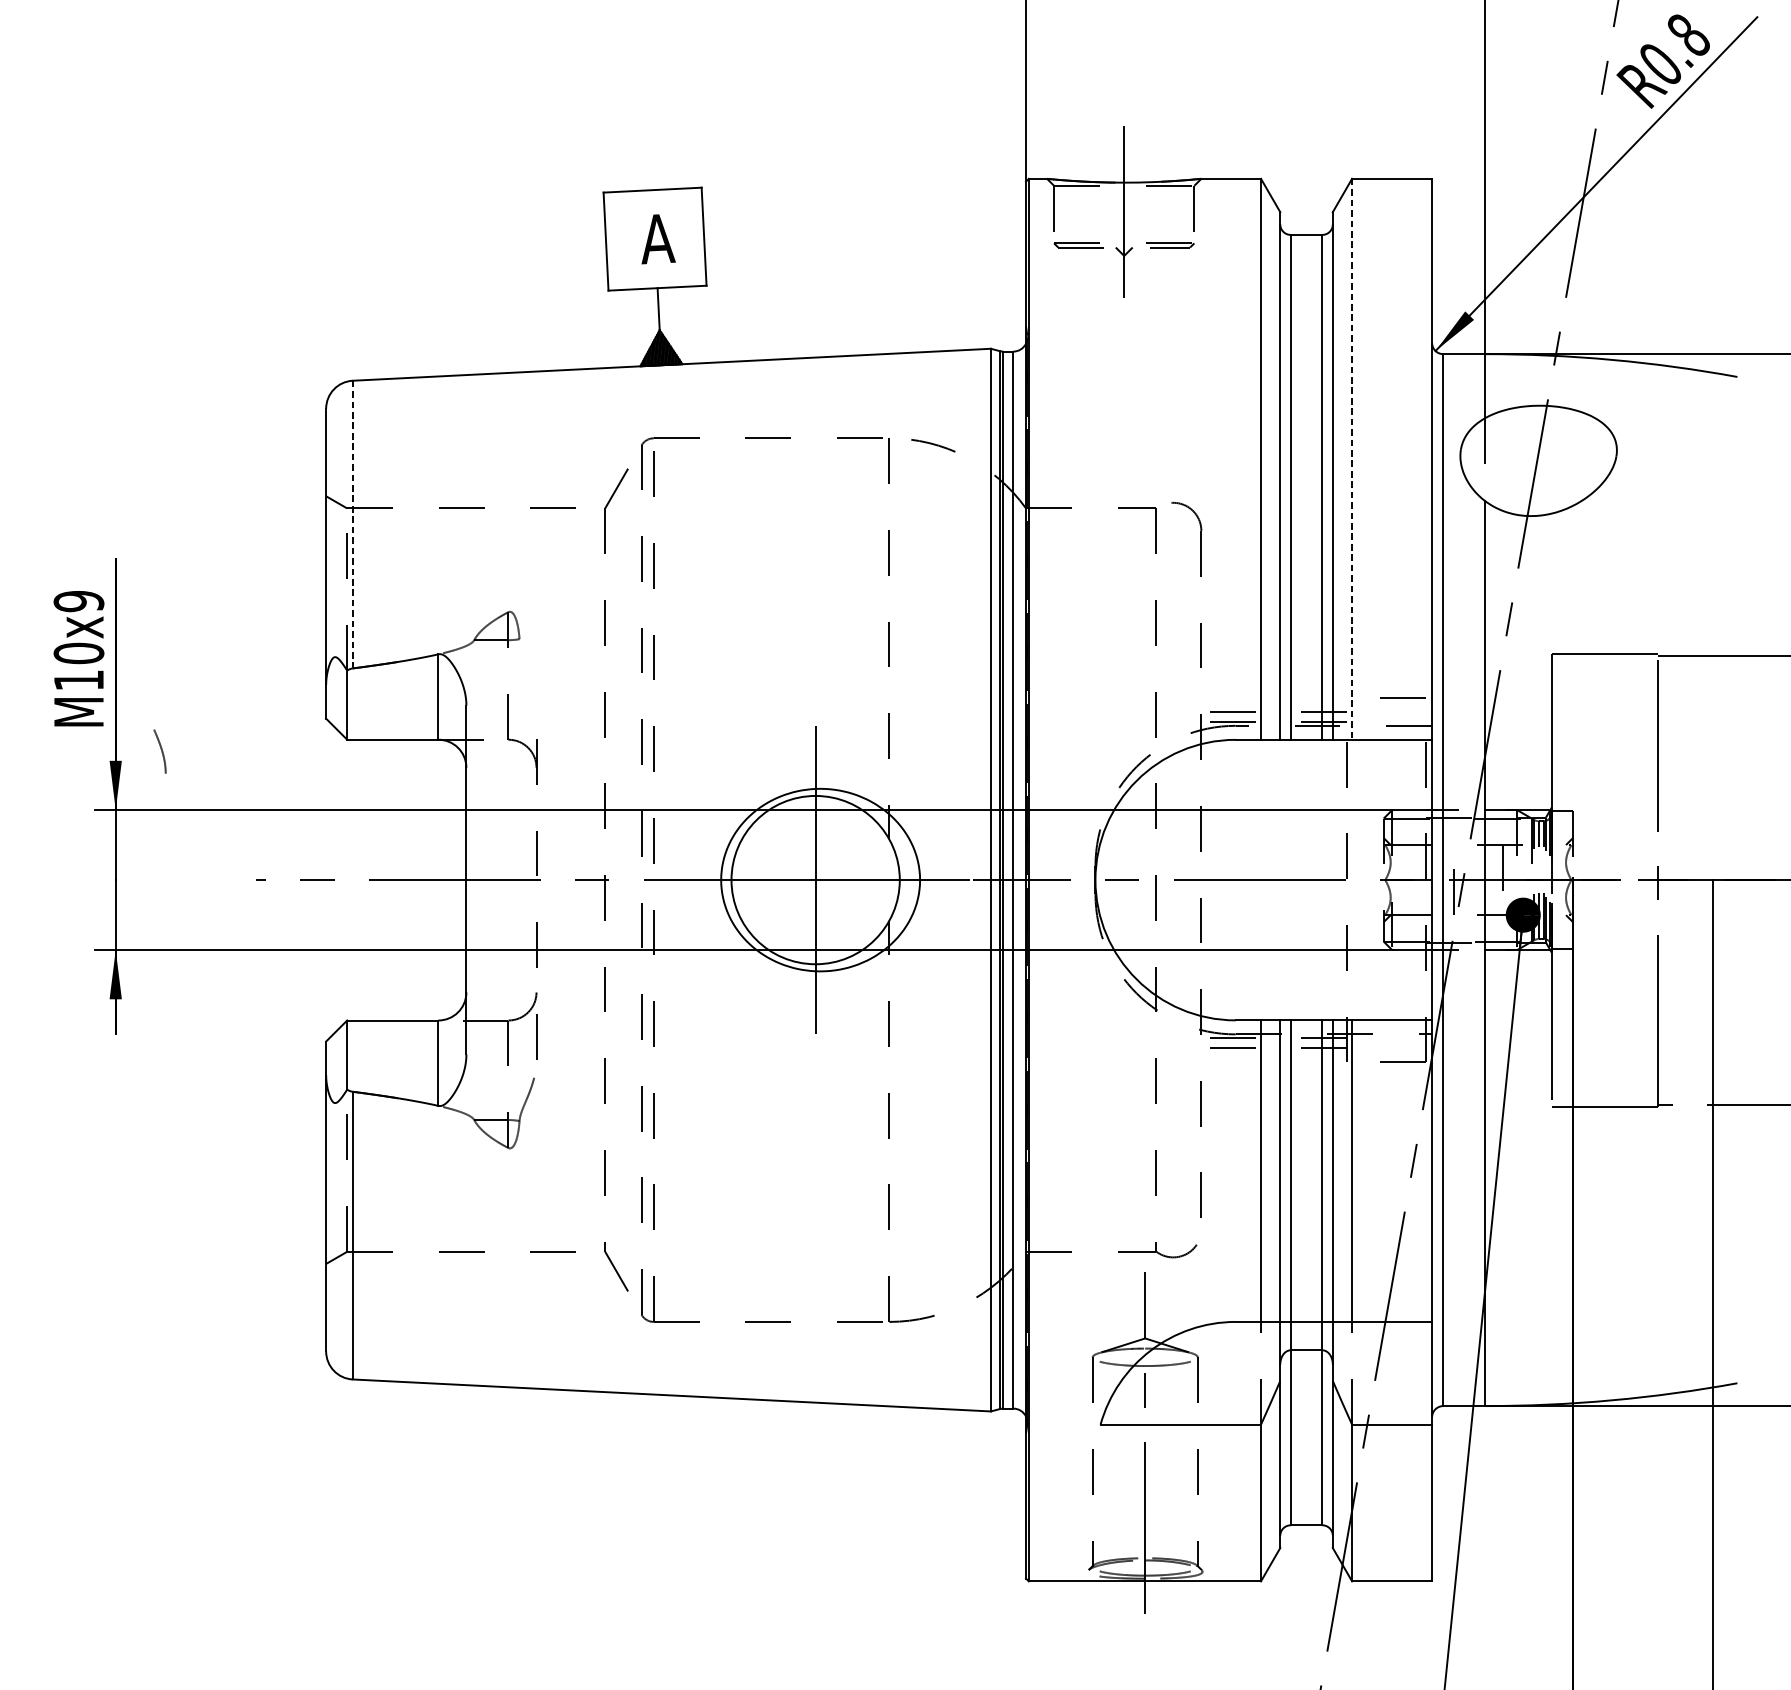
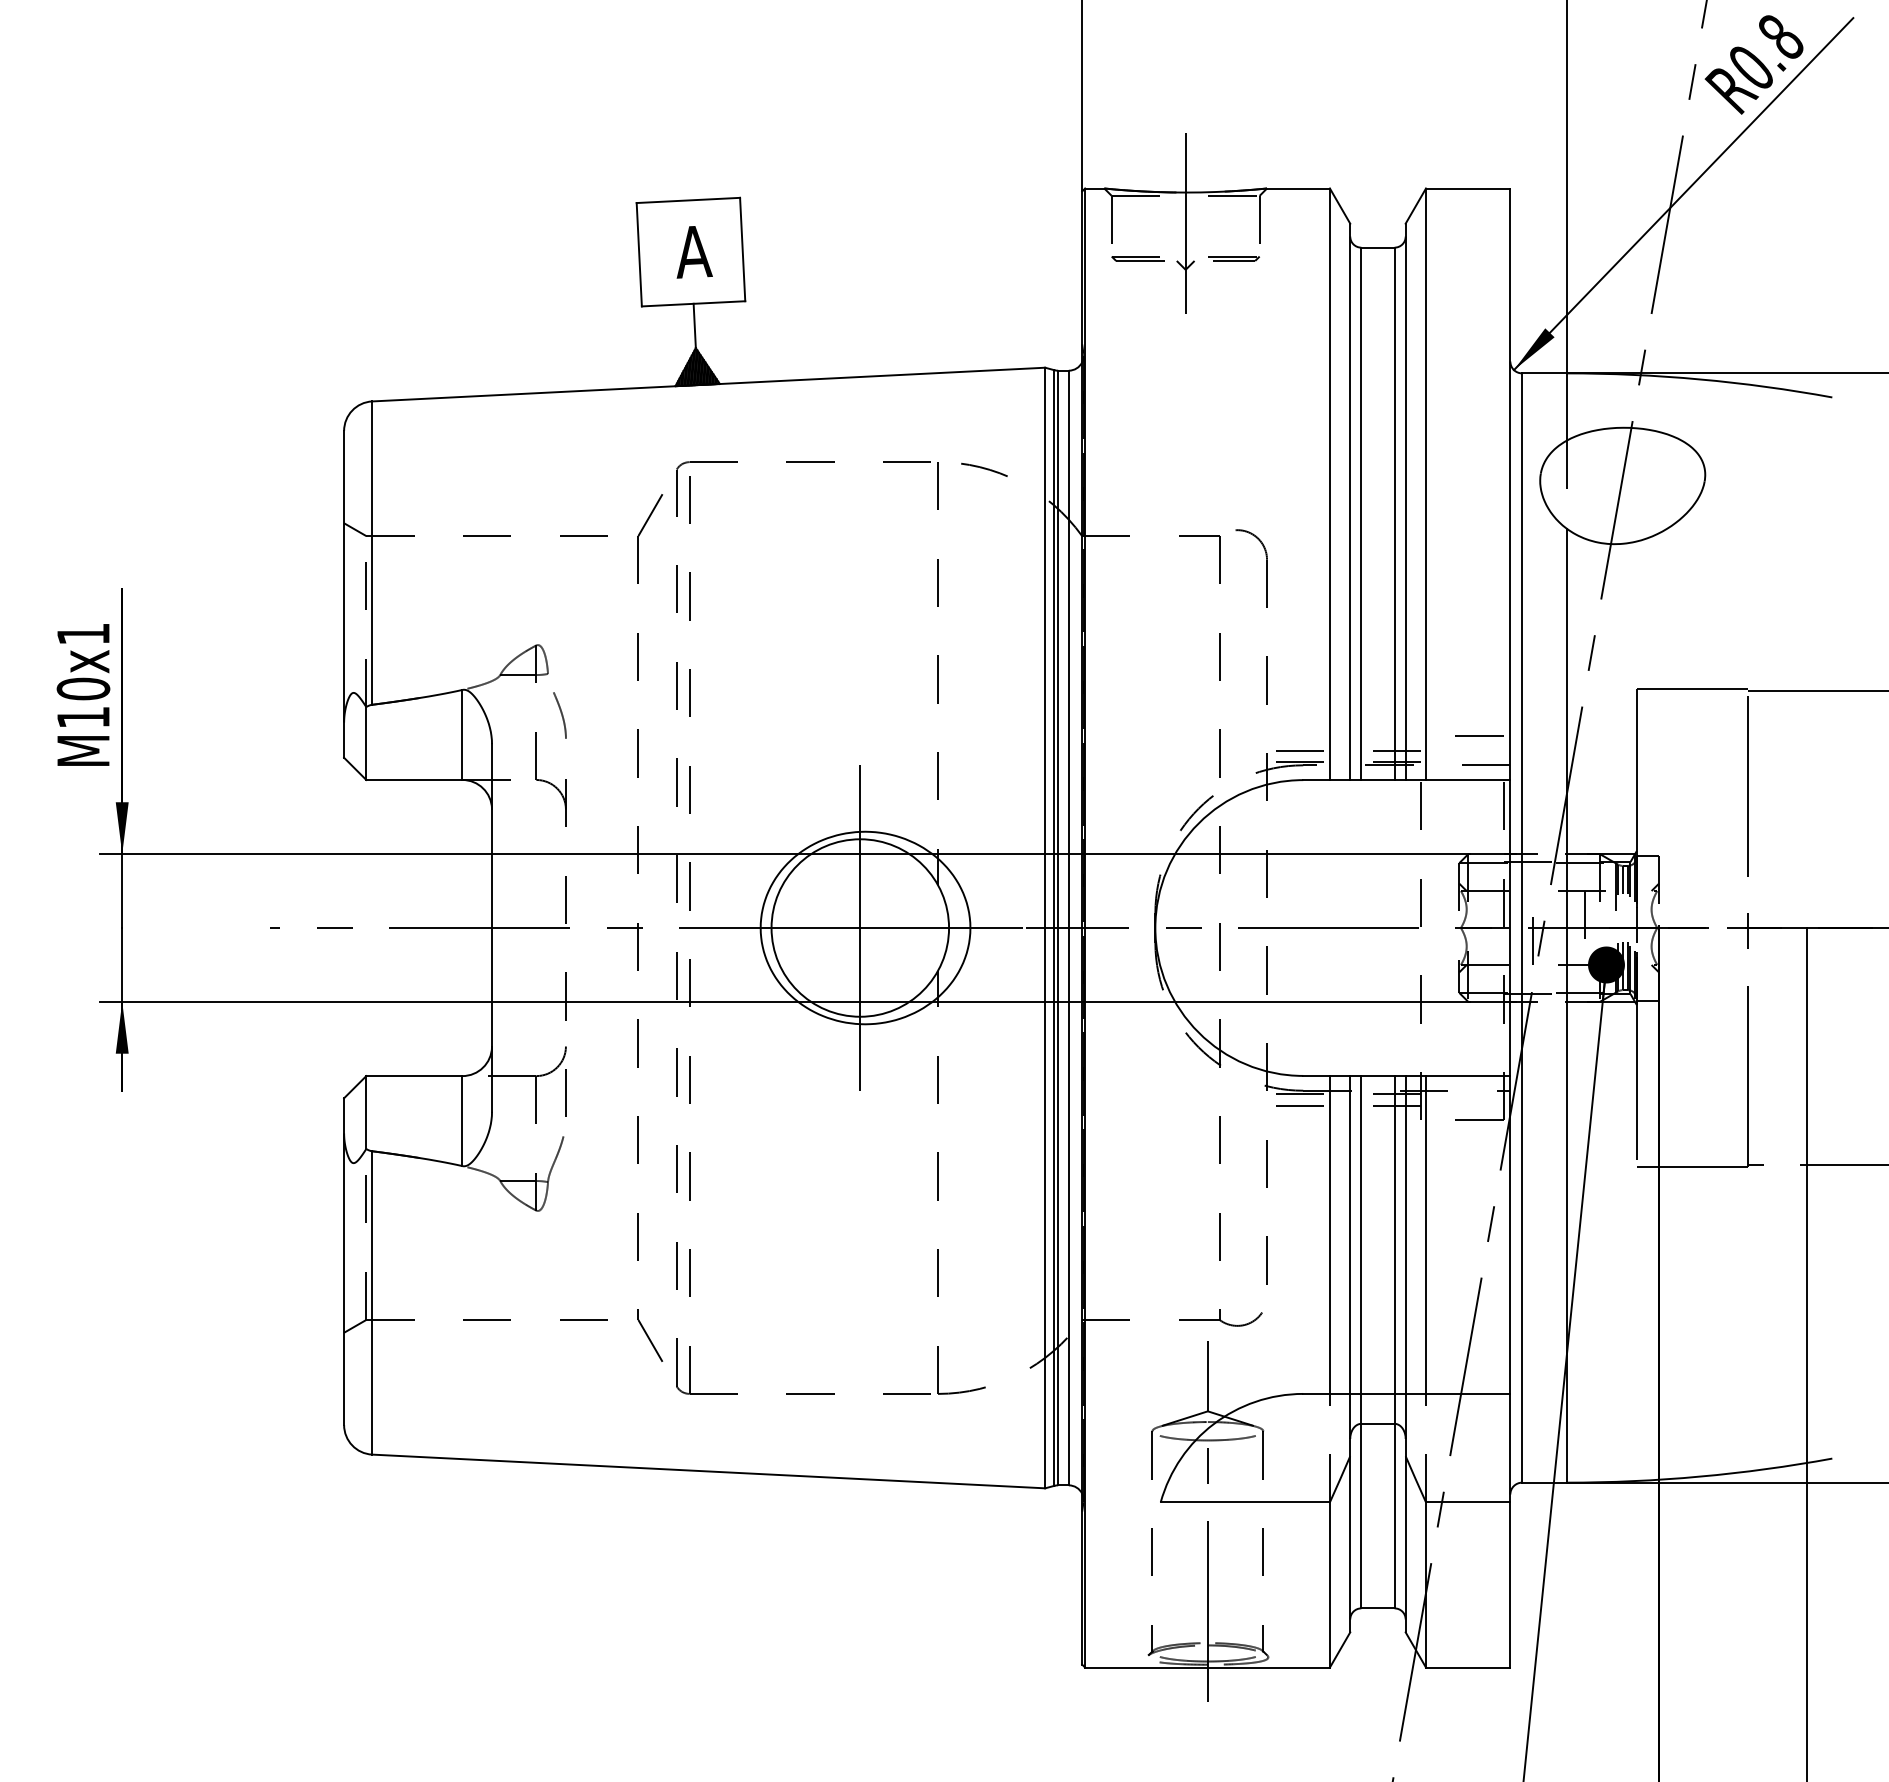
line: (1352, 459) -> (1426, 484), dashed -> solid
line: (353, 524) -> (372, 553), dashed -> solid
text: (79, 601) -> (83, 634), M10x9 -> M10x1
curve: (161, 751) -> (561, 715), moved

